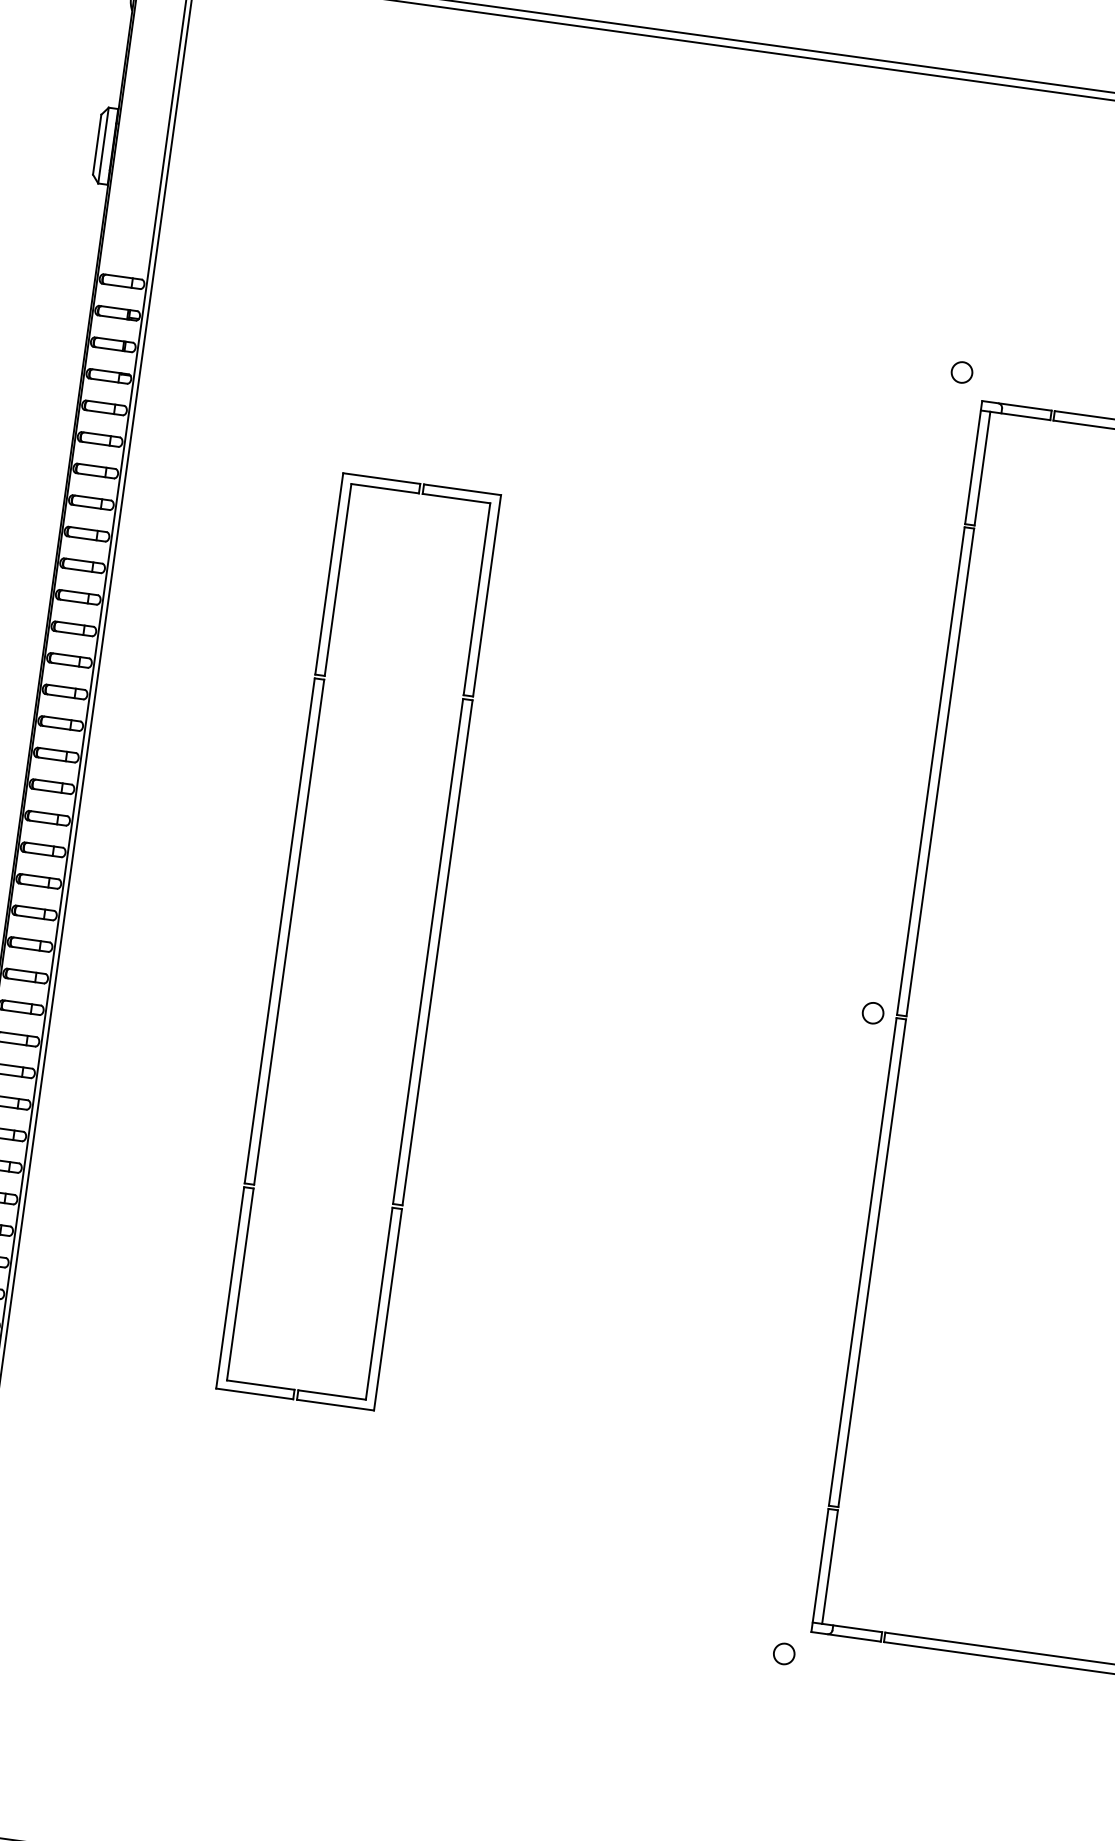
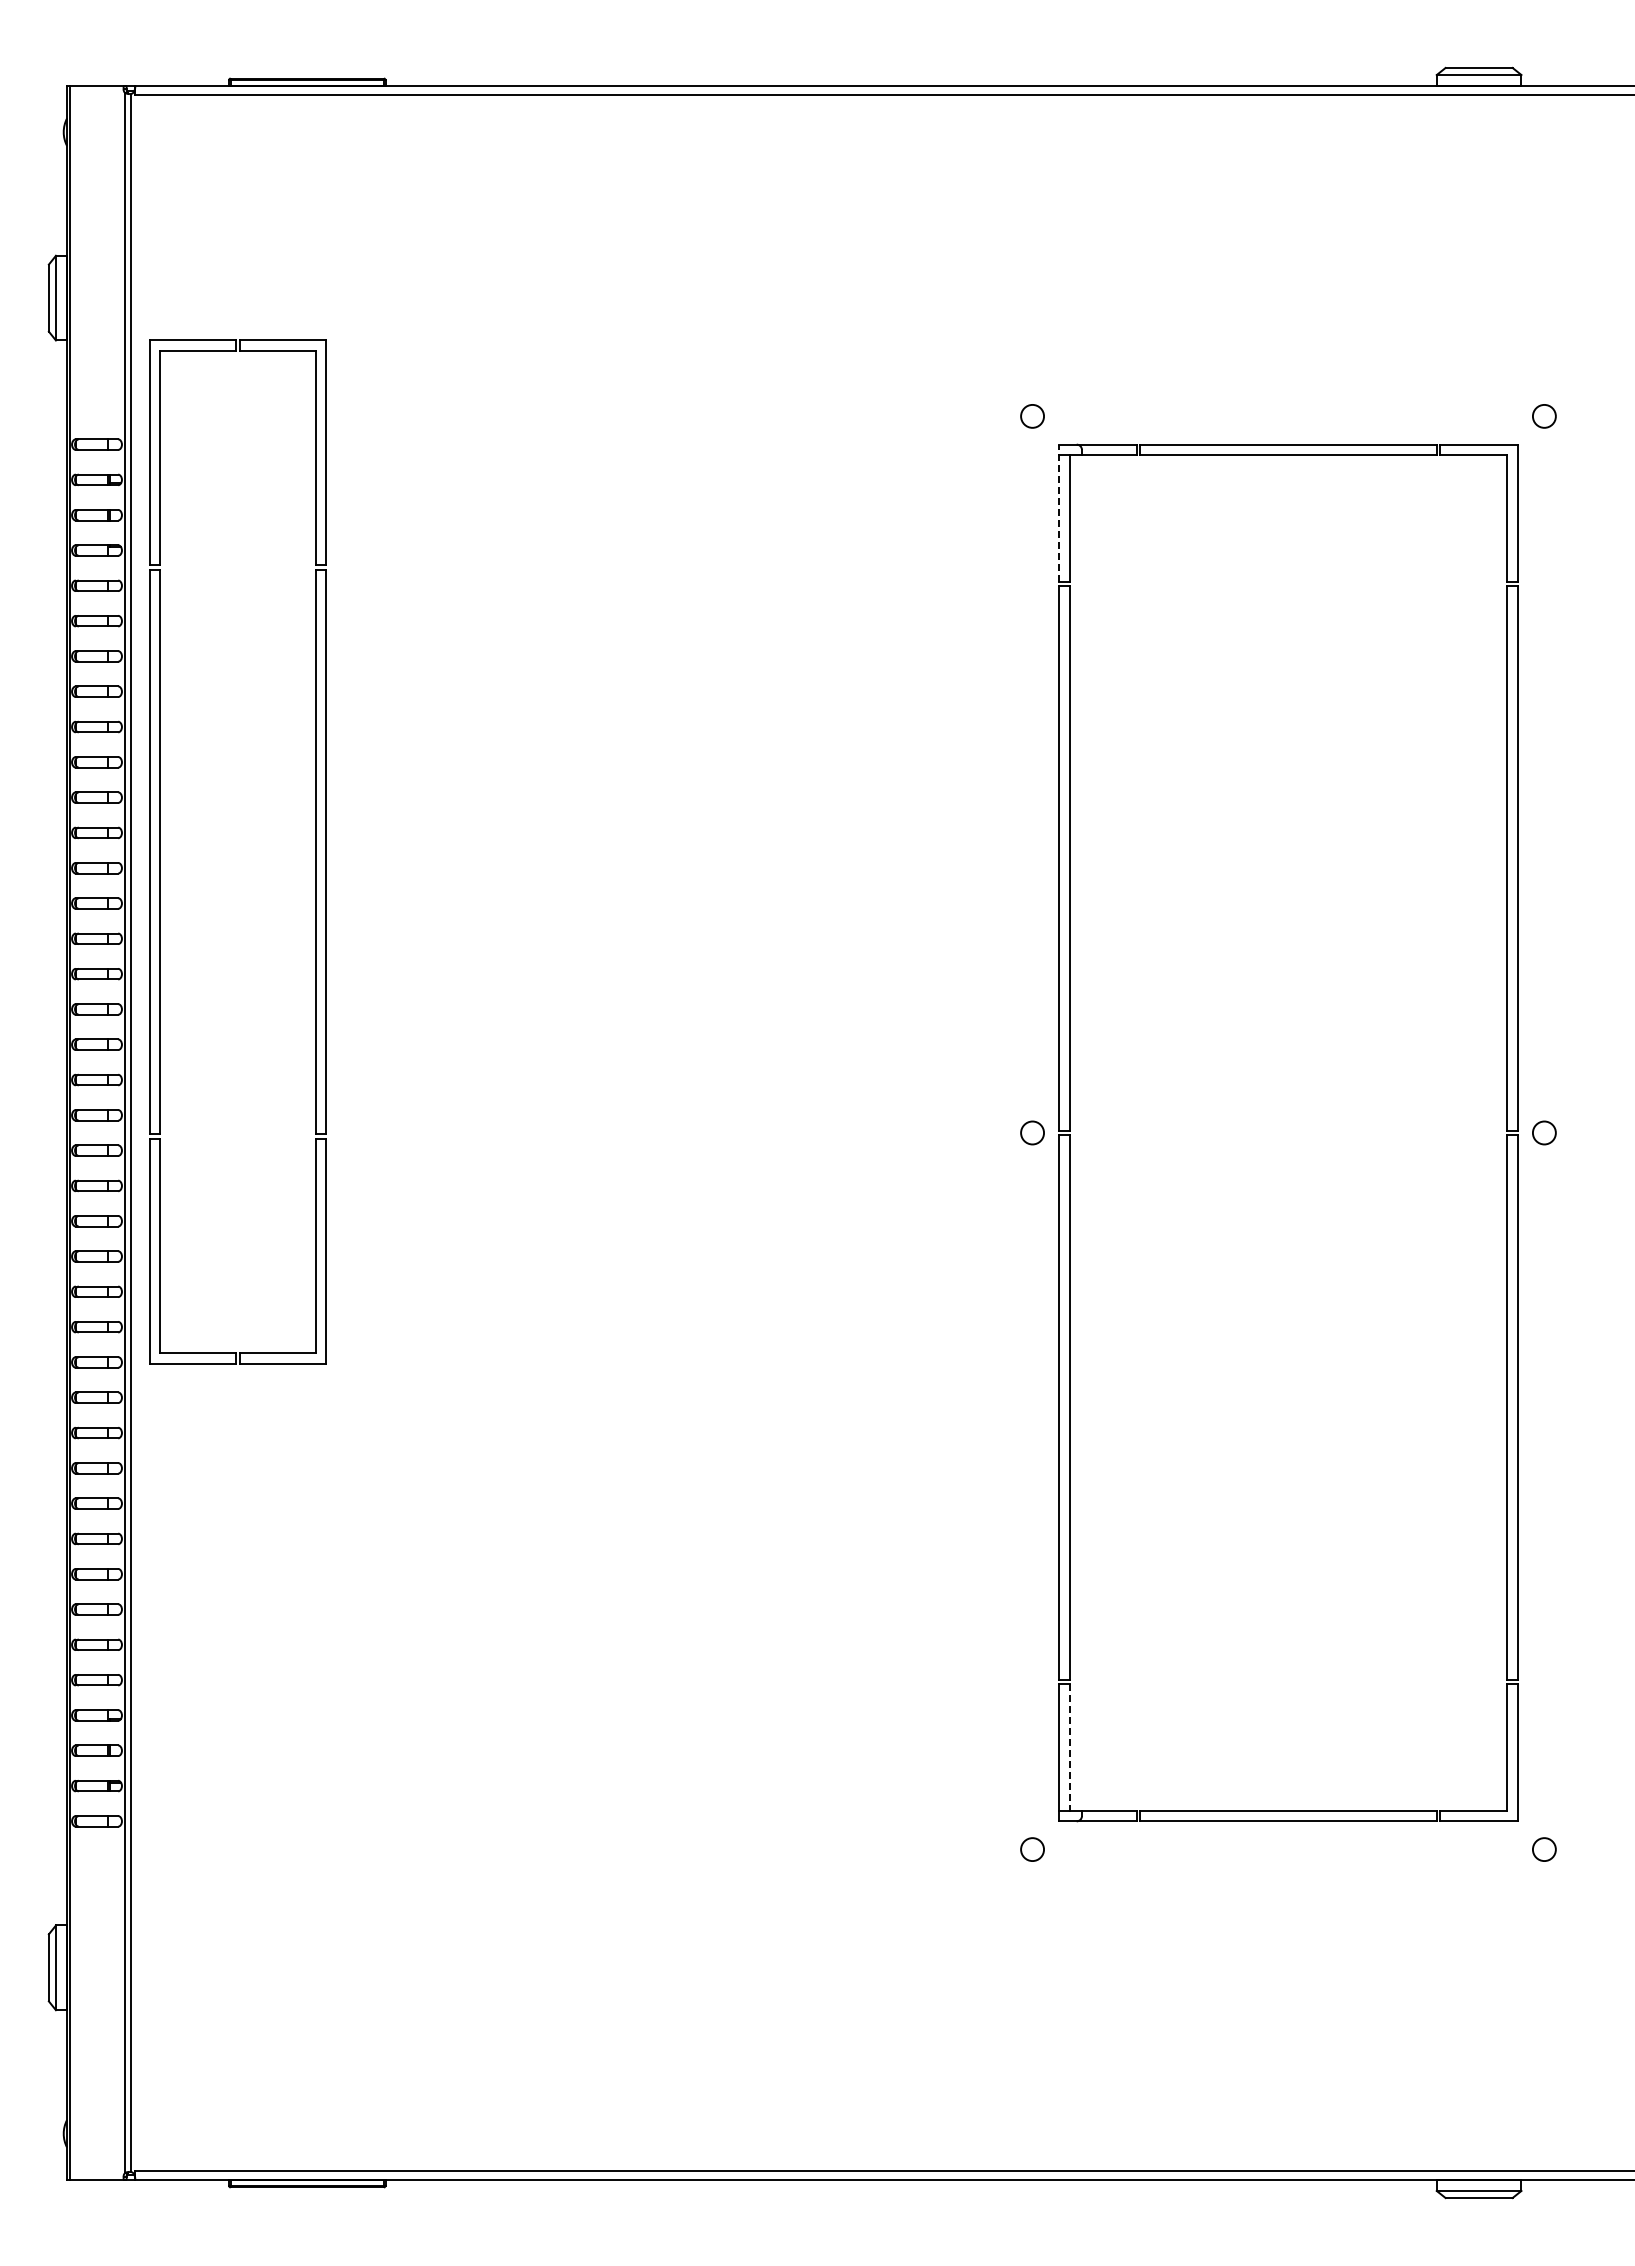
line: (974, 462) -> (1059, 513), solid -> dashed
part: (289, 931) -> (160, 851), moved
line: (829, 1567) -> (1069, 1747), solid -> dashed

